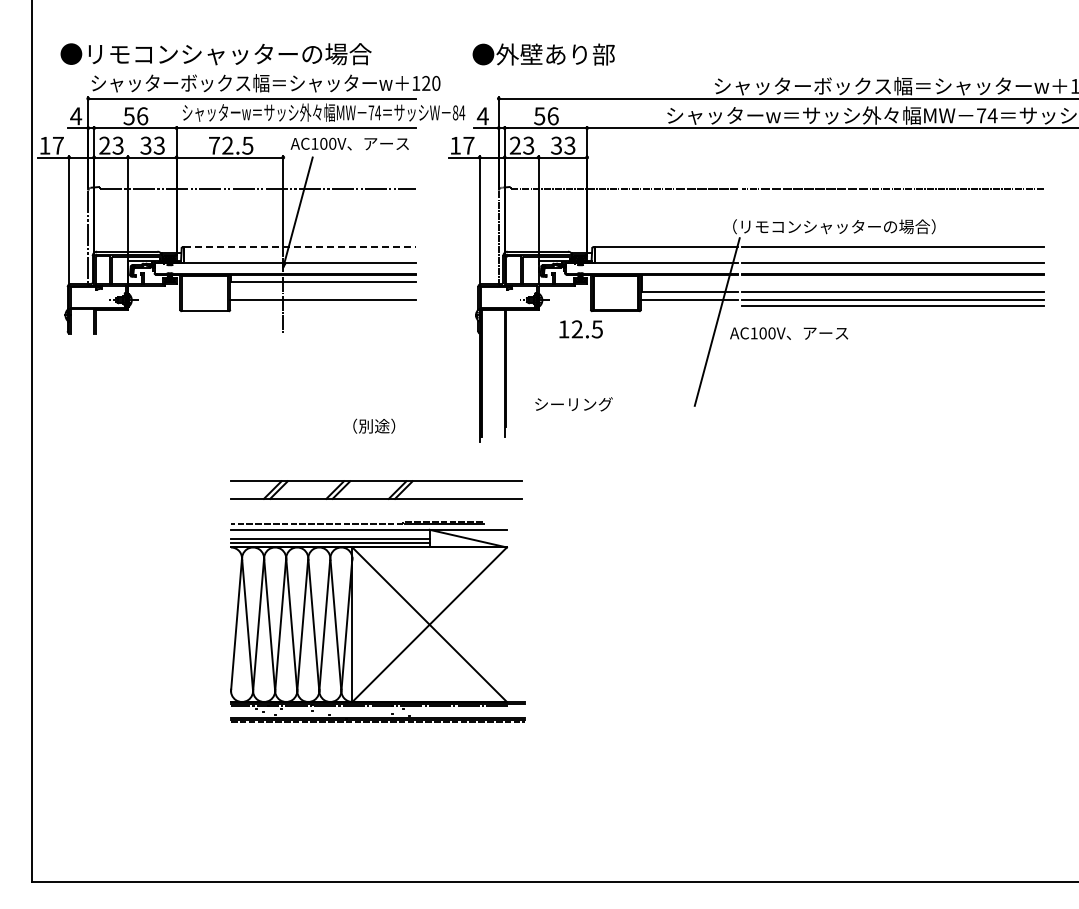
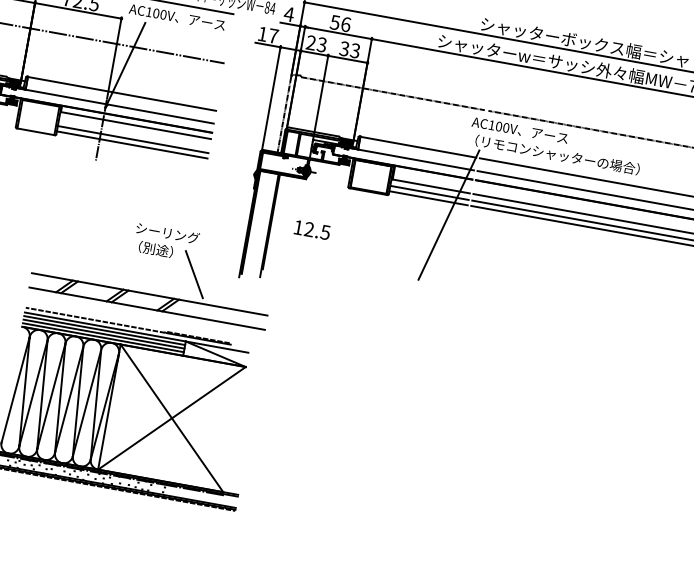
line: (300, 247) -> (122, 94), dashed -> solid
line: (323, 306) -> (132, 145), added
line: (688, 306) -> (427, 198), added
text: (580, 329) -> (311, 230), moved
text: (789, 333) -> (520, 130), moved
text: (573, 404) -> (167, 233), moved
line: (425, 447) -> (194, 274), added
line: (330, 534) -> (104, 330), added

